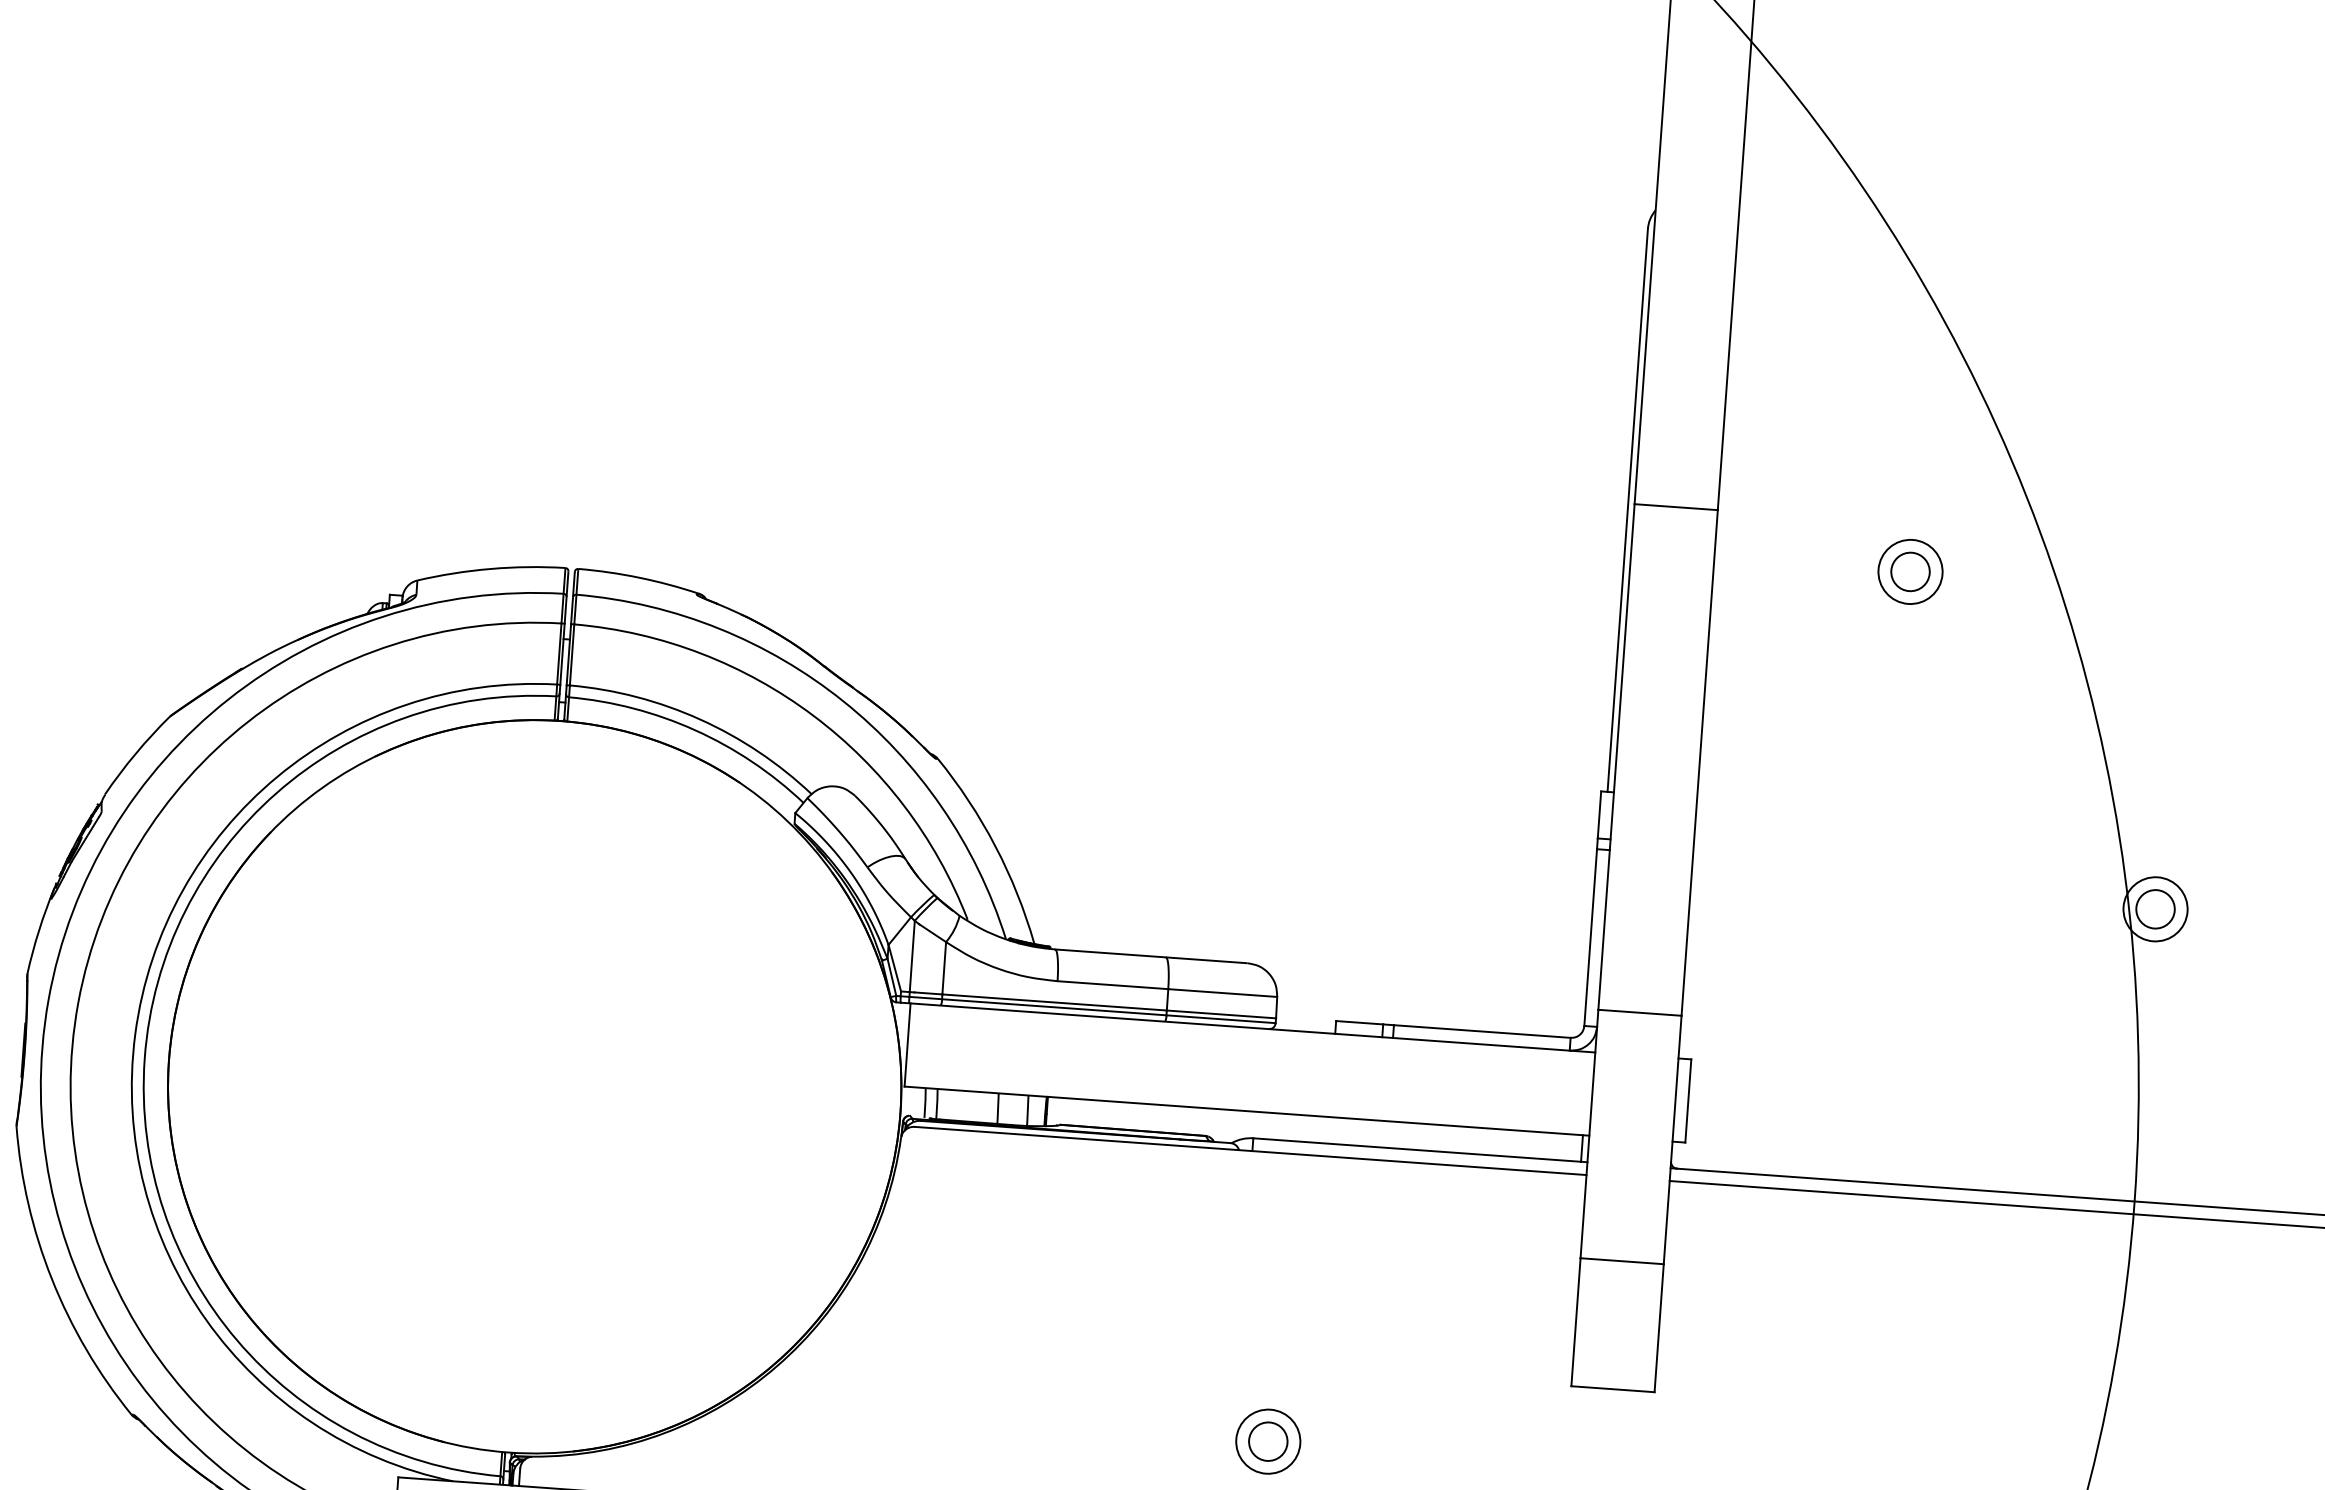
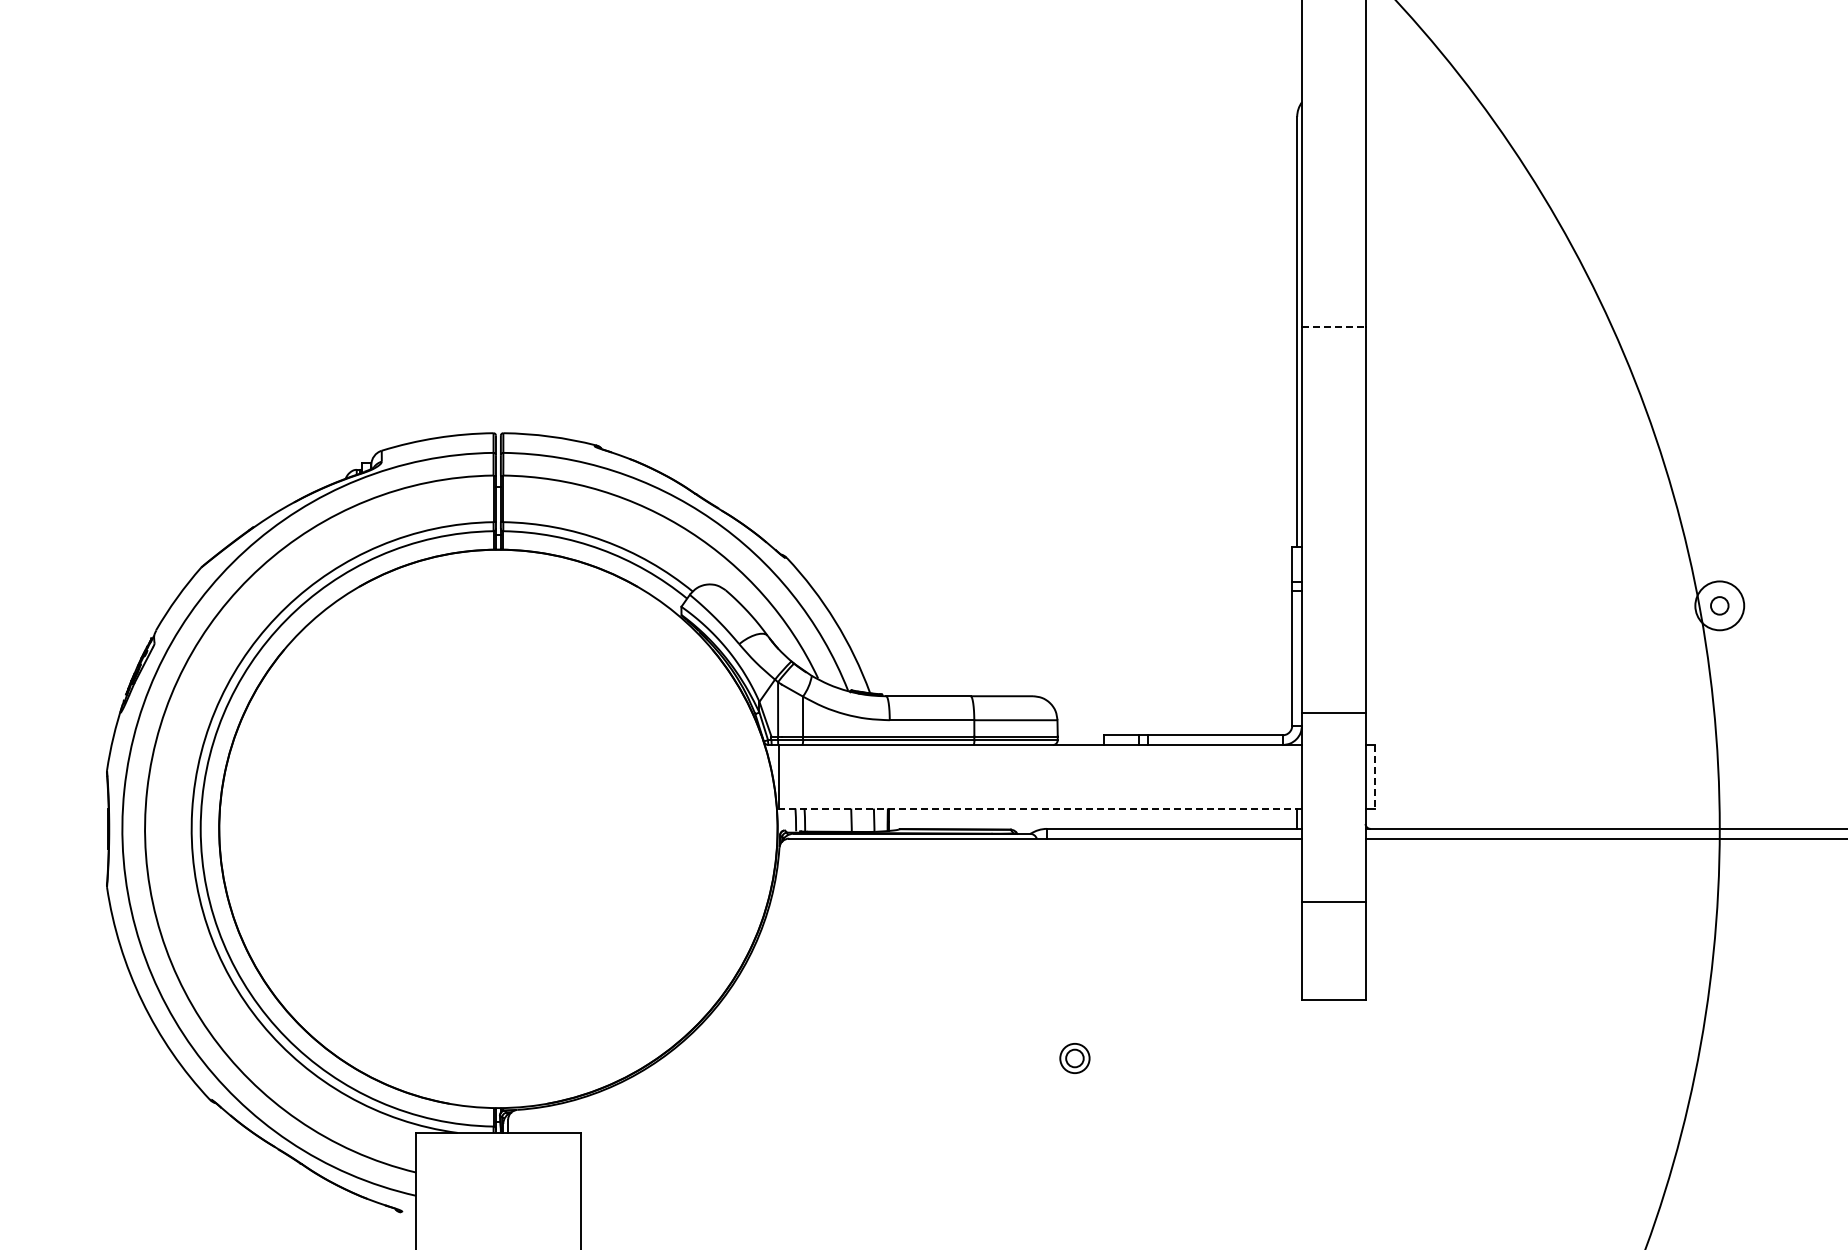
line: (1675, 507) -> (1333, 326), solid -> dashed
part: (1910, 571) -> (1515, 362), removed
circle: (2155, 908) -> (1719, 605), size x0.6
line: (1688, 1100) -> (1375, 776), solid -> dashed
line: (1246, 1110) -> (1040, 808), solid -> dashed
part: (1267, 1441) -> (1074, 1058), size x0.6

